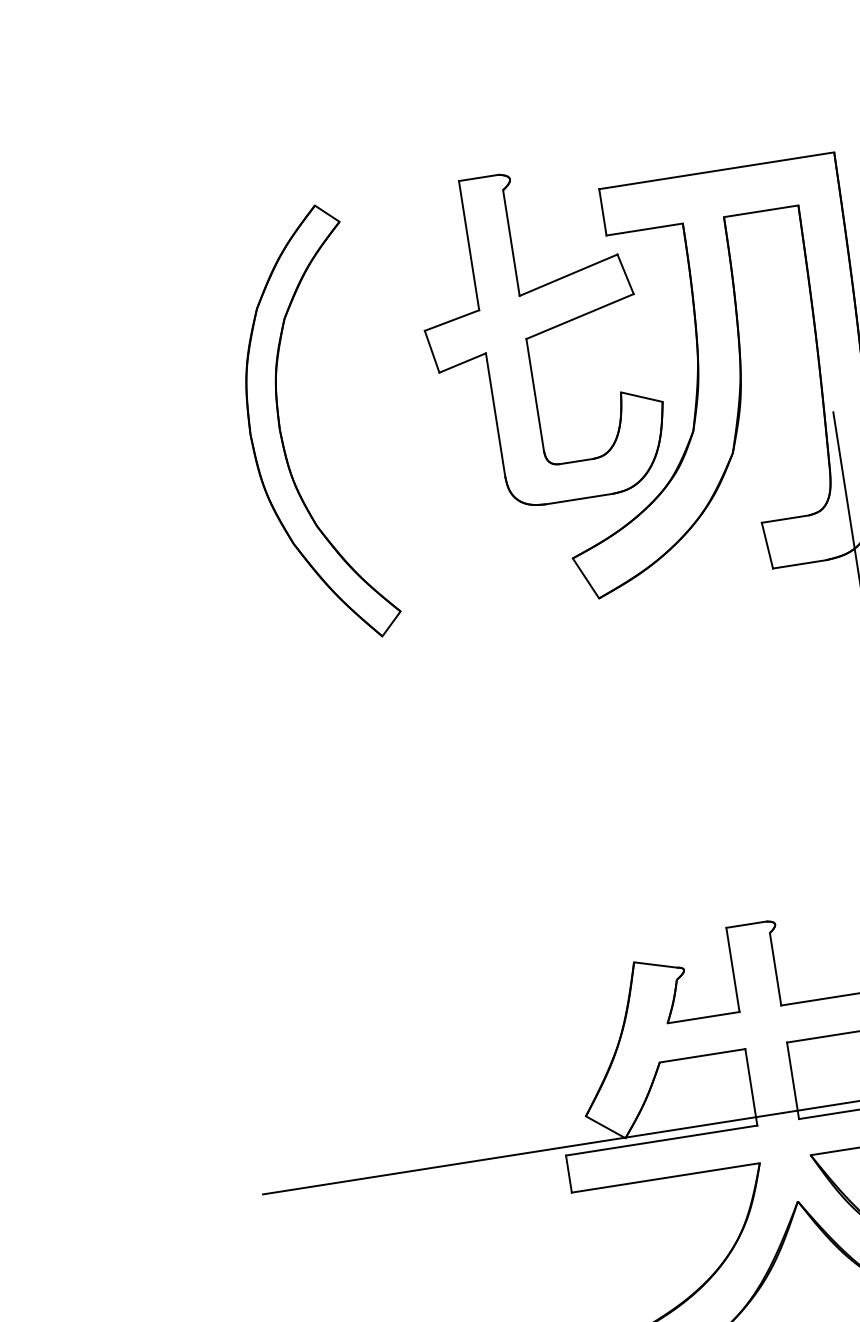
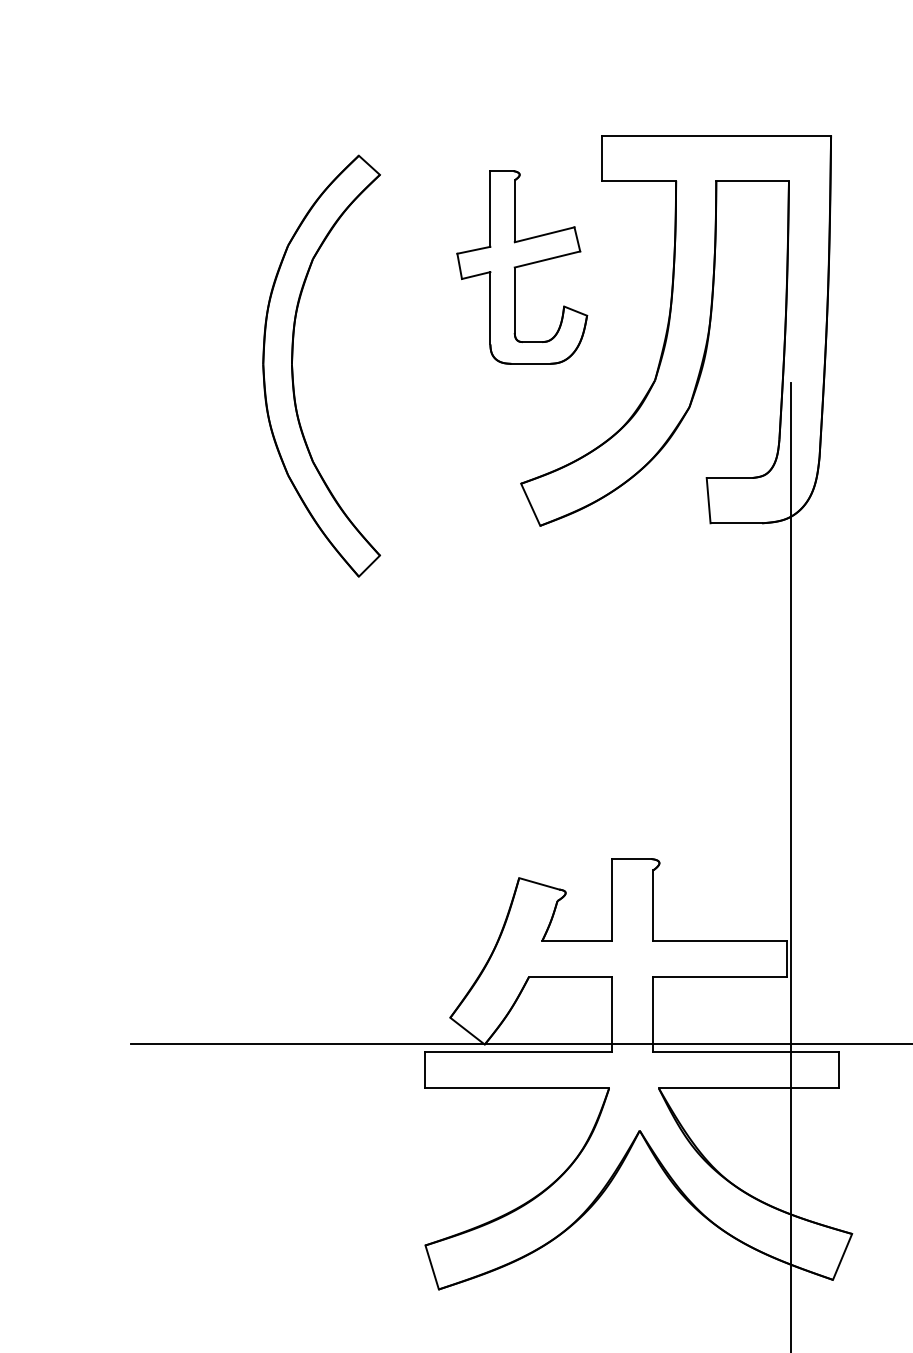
part: (539, 336) -> (522, 267), size x0.6
part: (281, 432) -> (293, 367), moved

